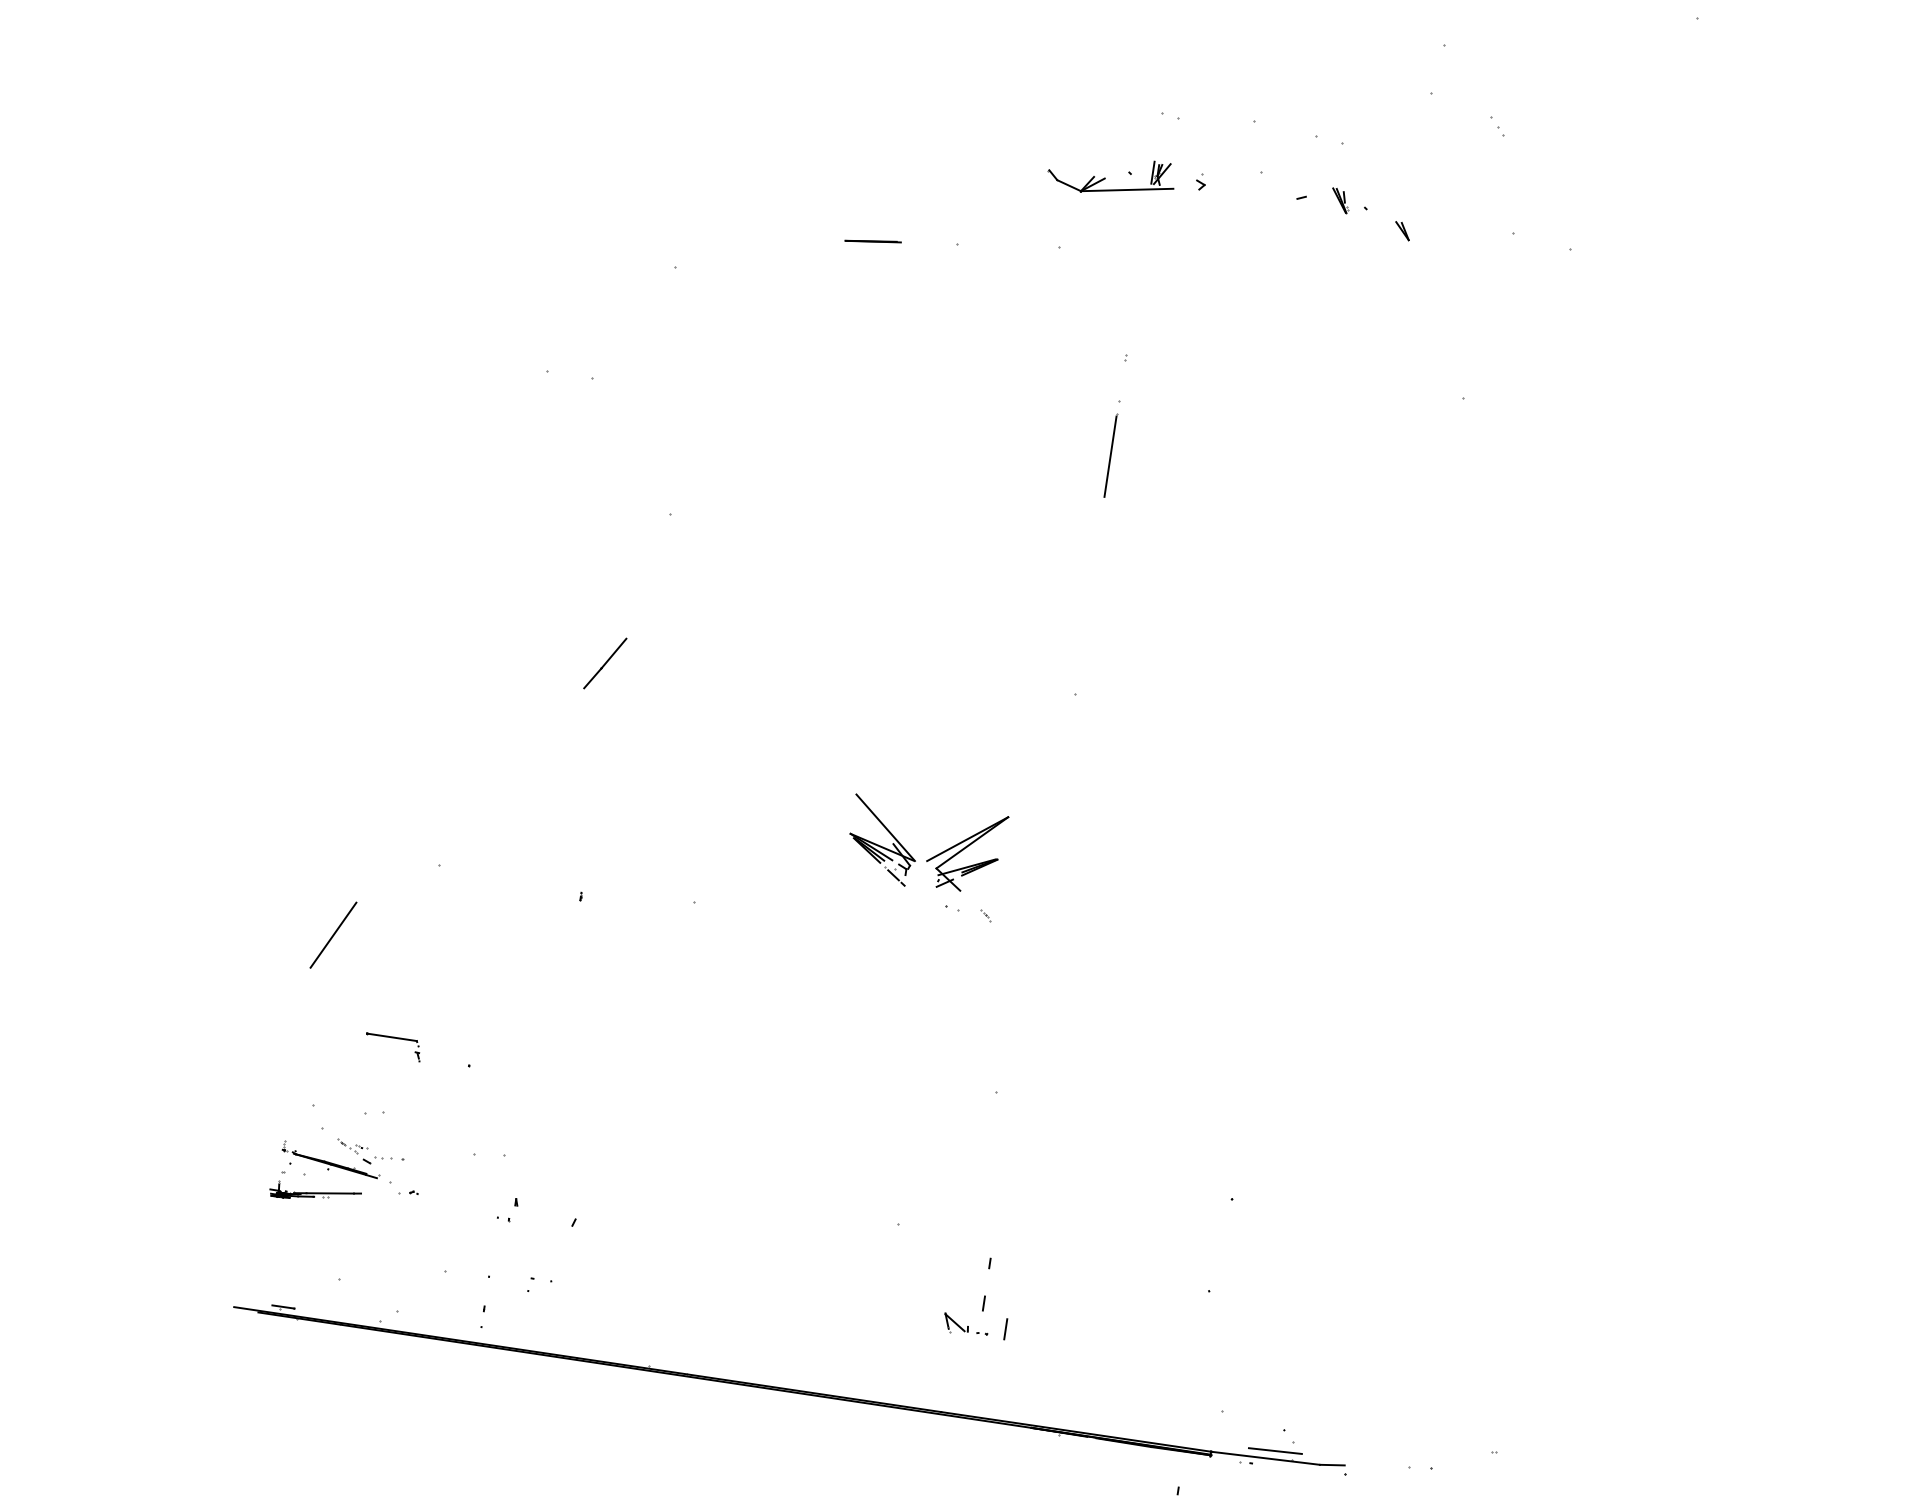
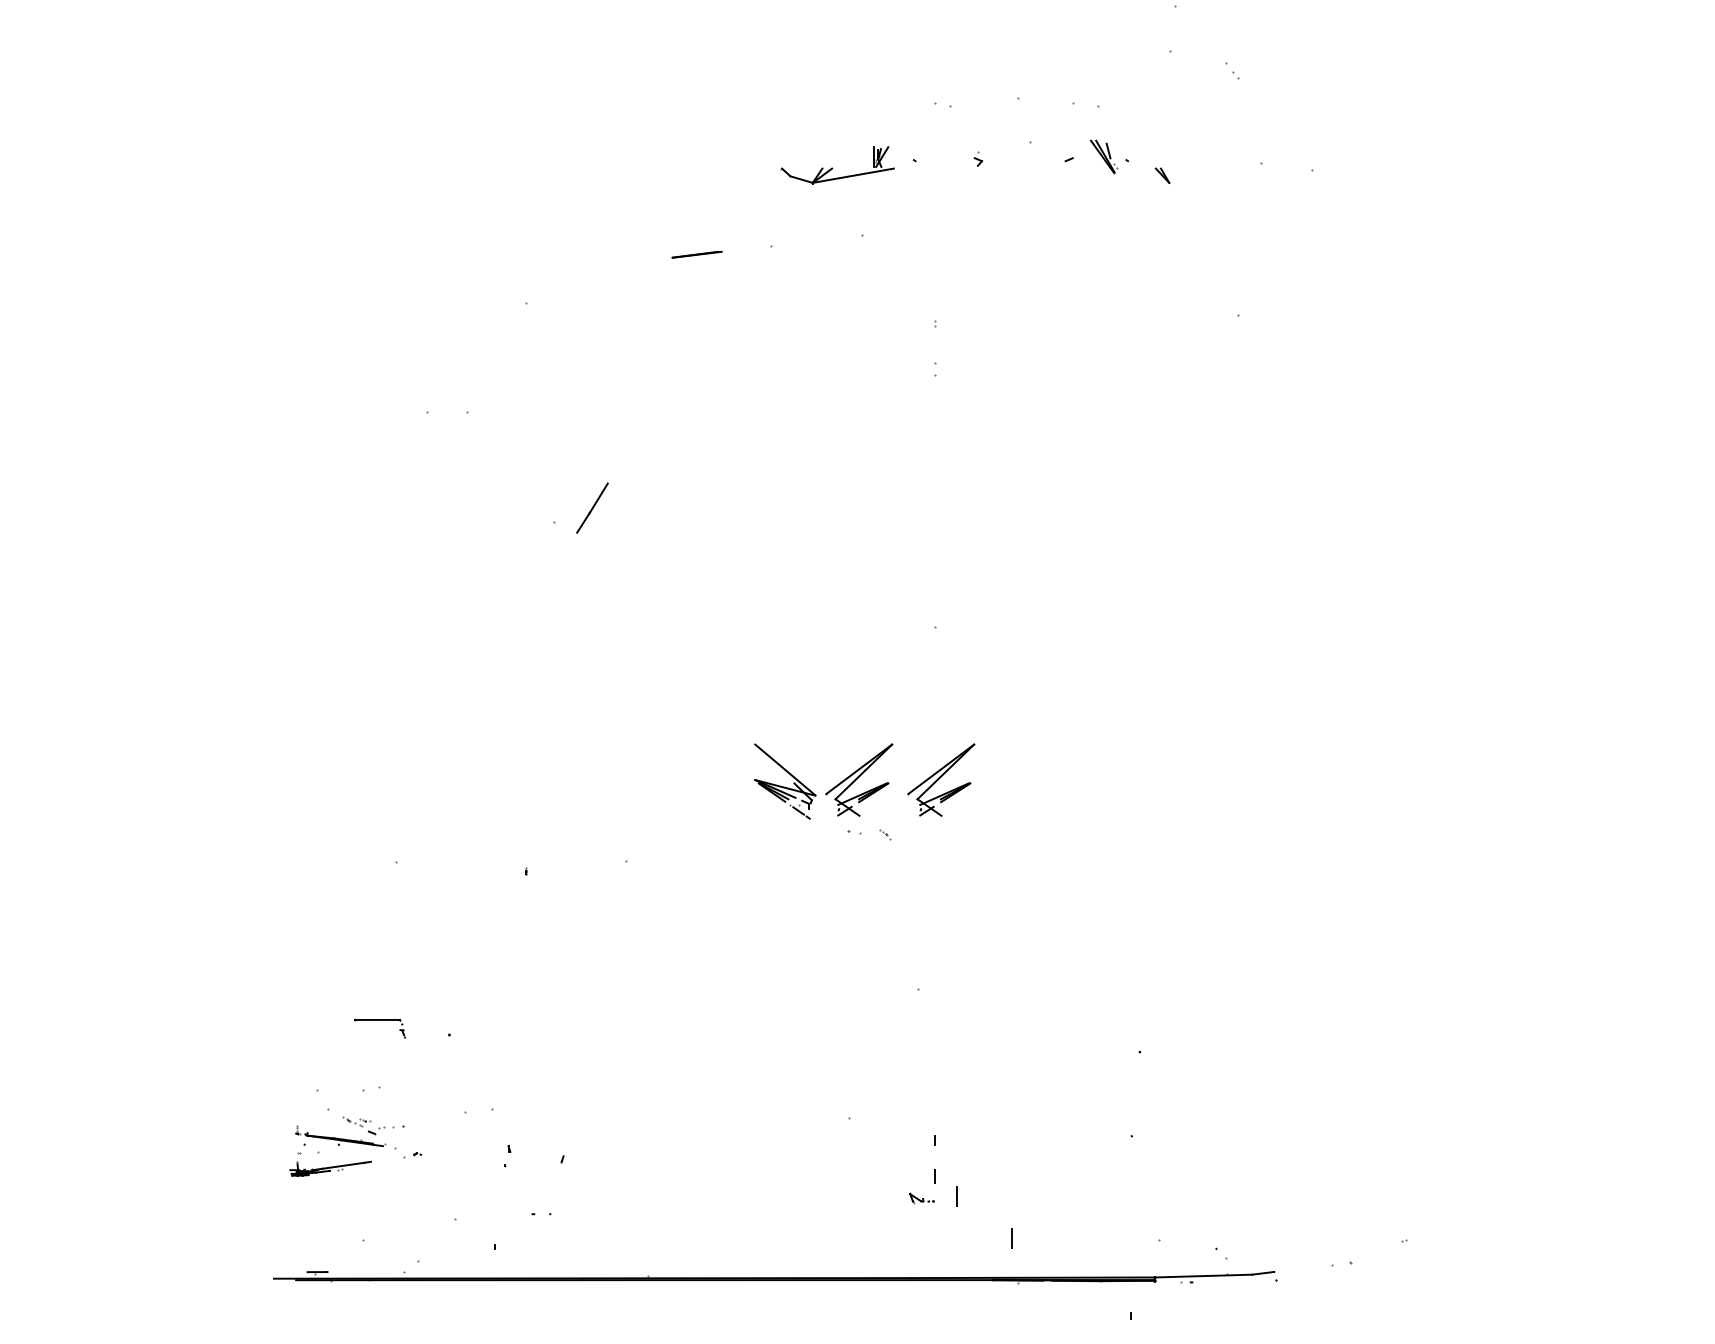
part: (1111, 175) -> (837, 165), moved
part: (1339, 201) -> (1103, 157), size x1.6
line: (1110, 455) -> (934, 412), removed
line: (605, 662) -> (592, 507), moved
part: (1057, 864) -> (941, 779), added
line: (333, 935) -> (312, 937), removed
part: (965, 1325) -> (921, 1198), size x0.6
line: (1058, 1384) -> (1011, 1238), added
line: (1275, 1451) -> (1211, 1268), removed

